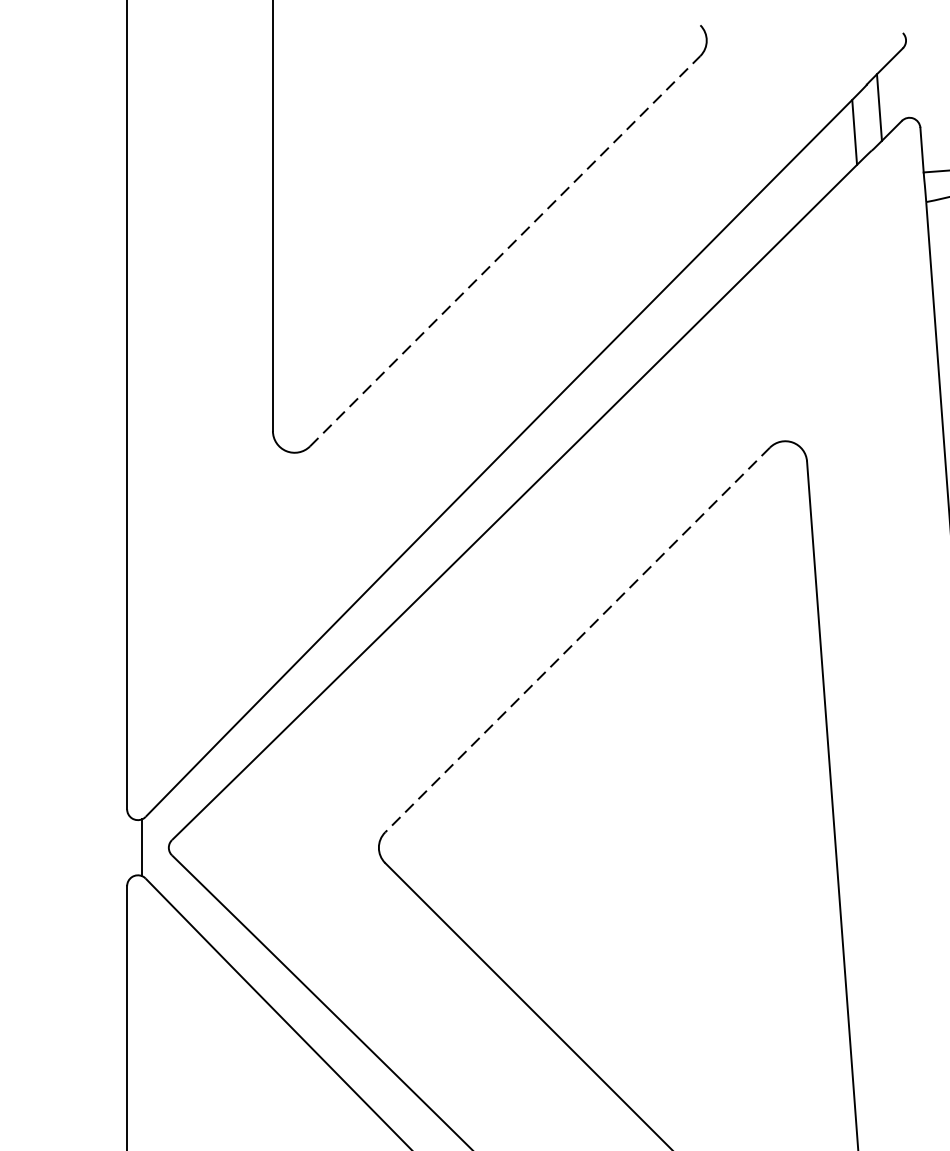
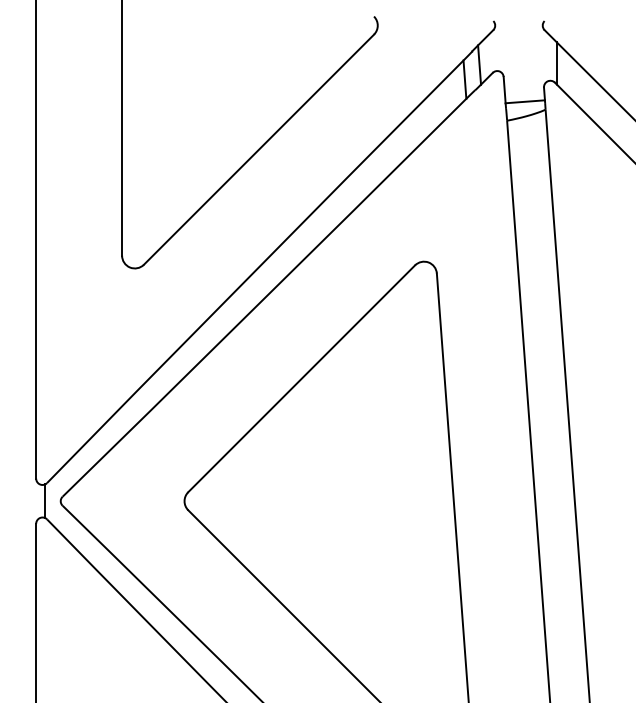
line: (504, 250) -> (258, 149), dashed -> solid
line: (577, 641) -> (301, 379), dashed -> solid

